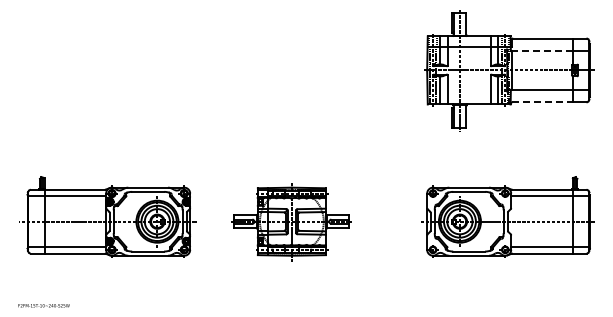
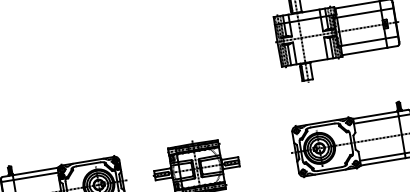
line: (540, 51) -> (357, 14), dashed -> solid
line: (542, 102) -> (365, 51), dashed -> solid

